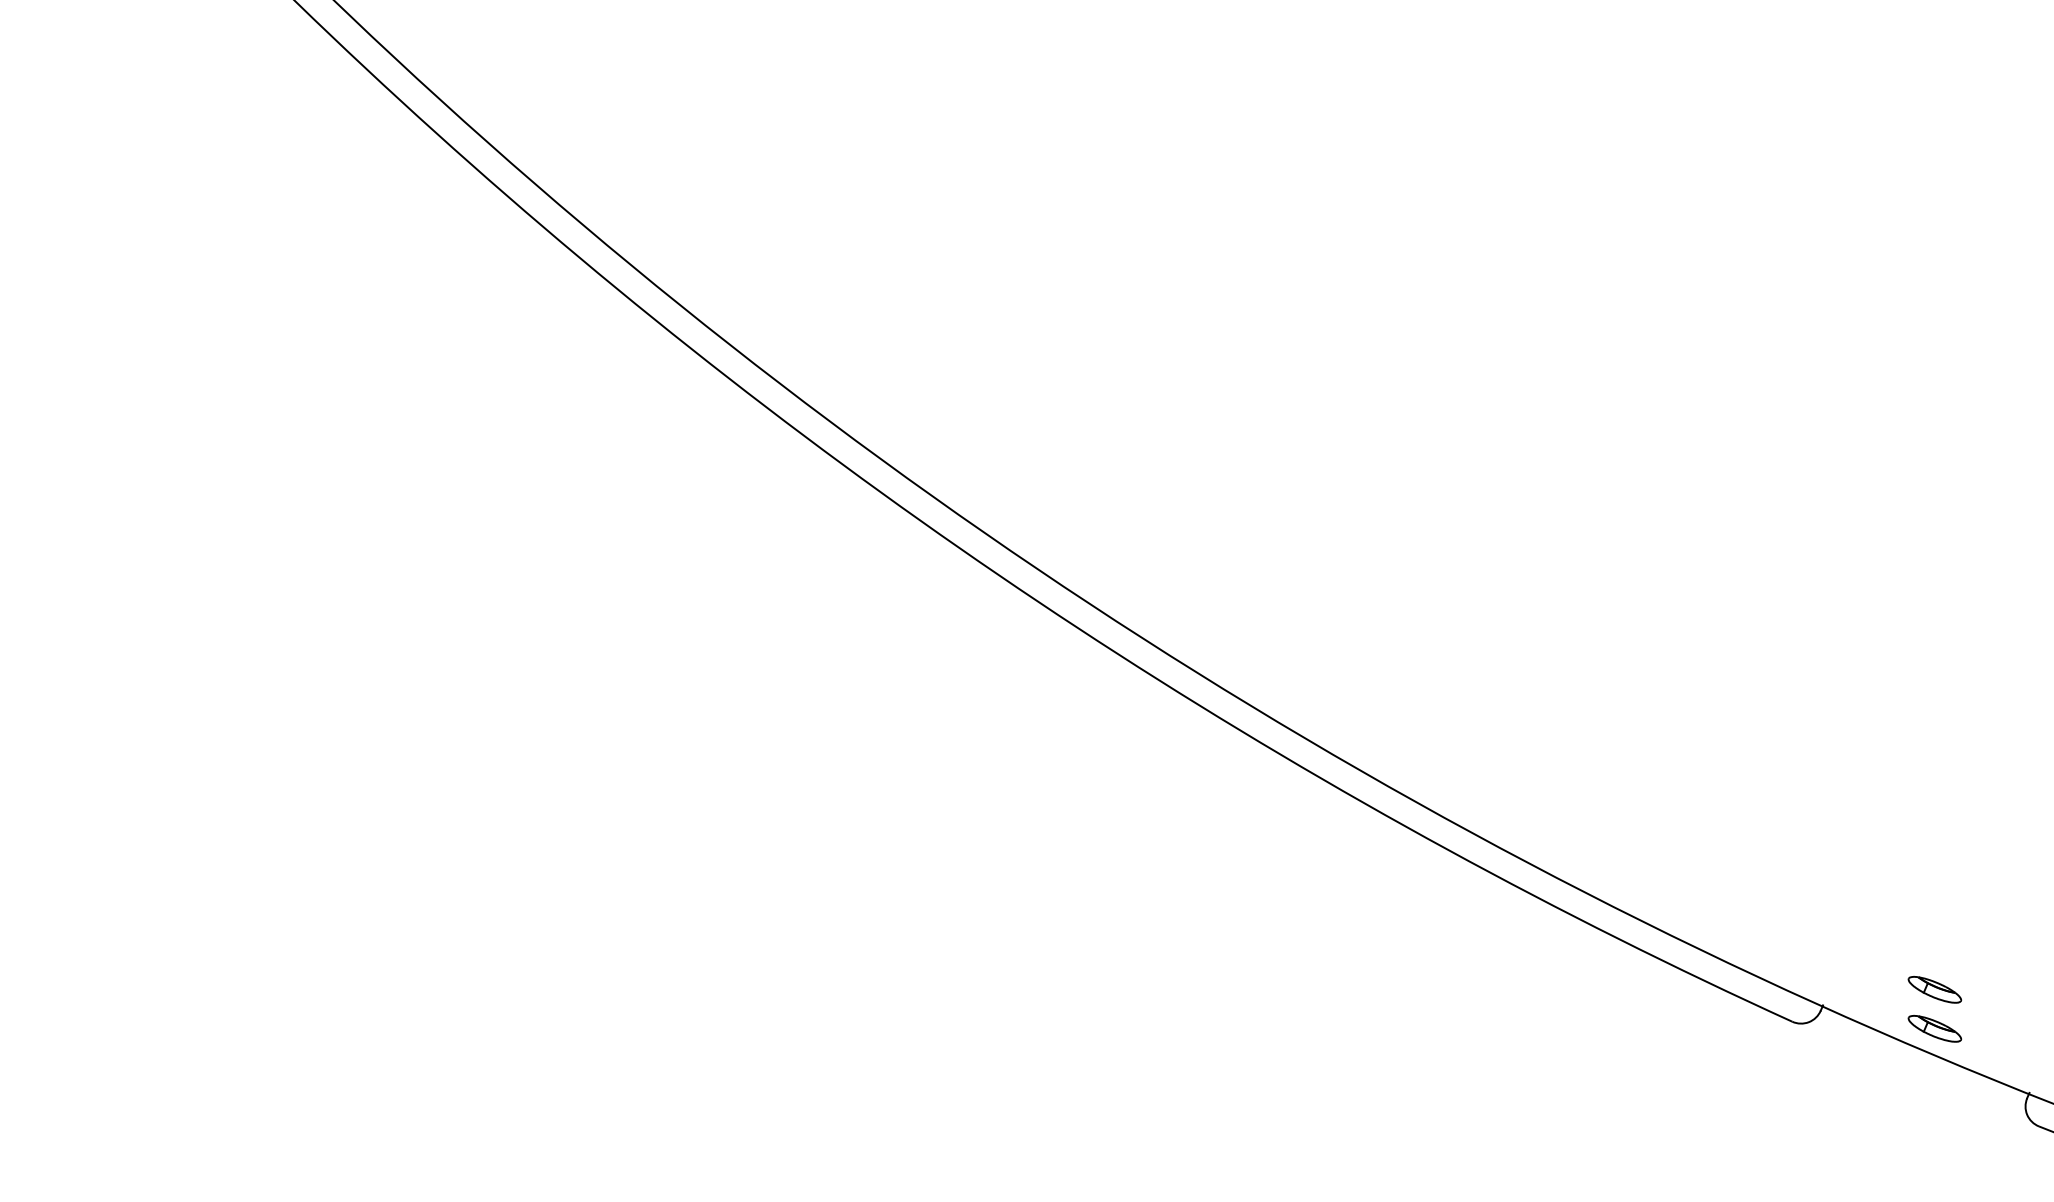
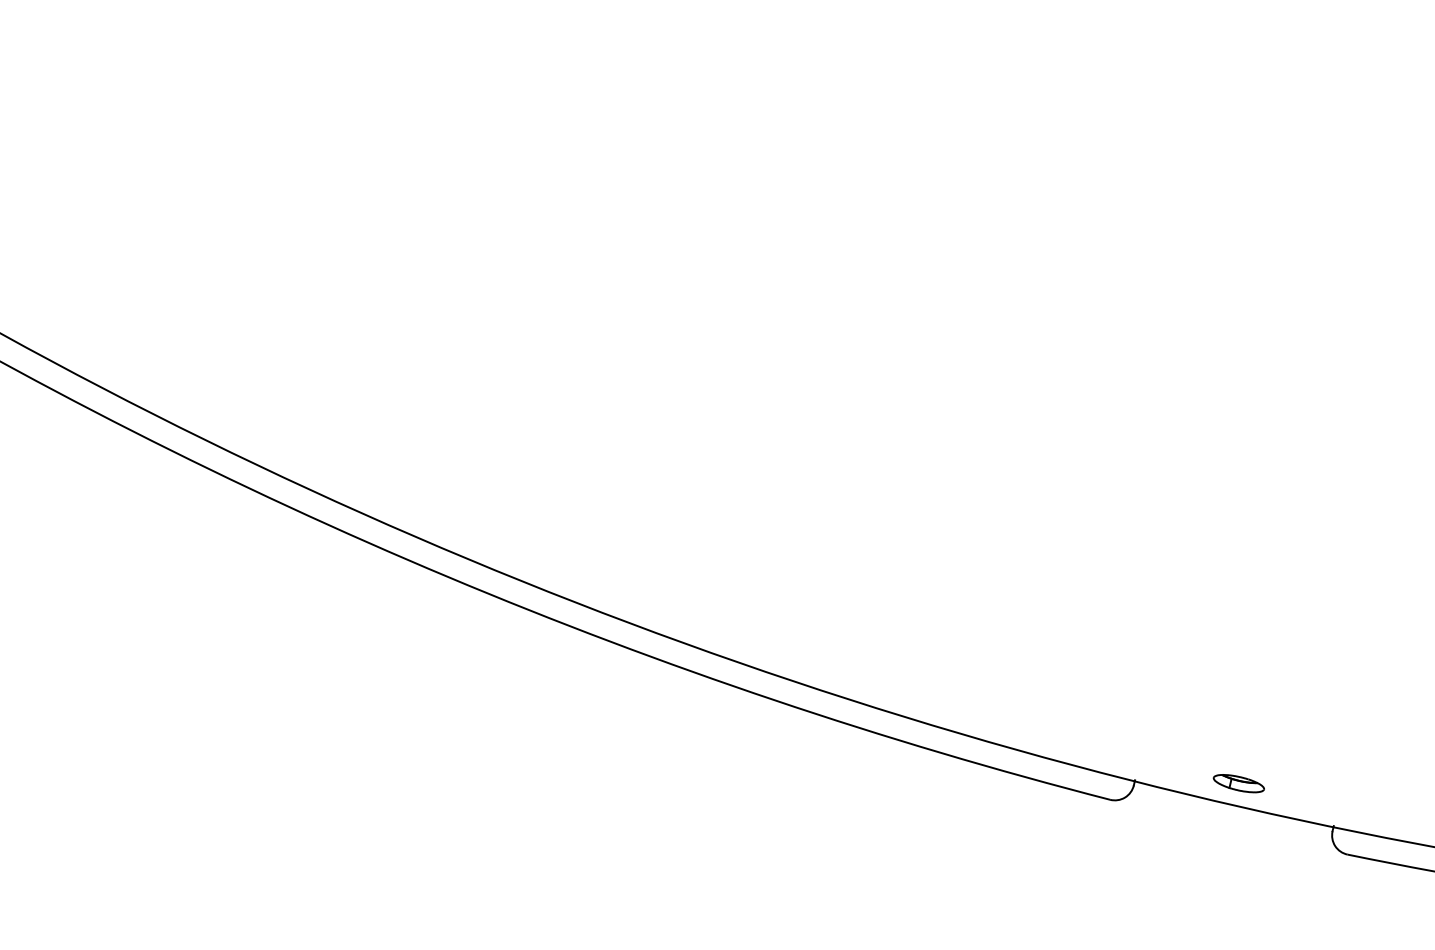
part: (1934, 989) -> (1232, 748), removed

